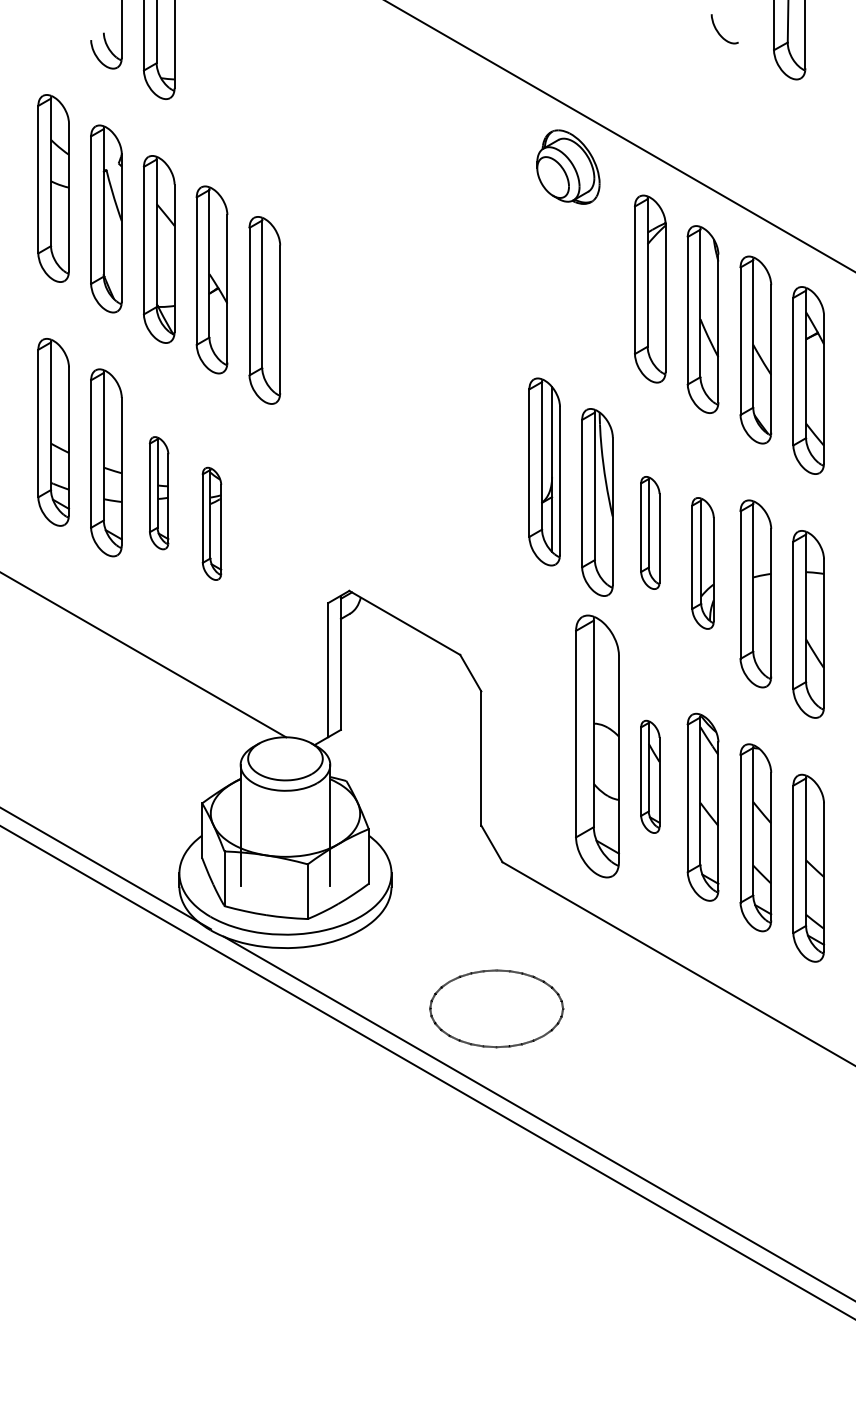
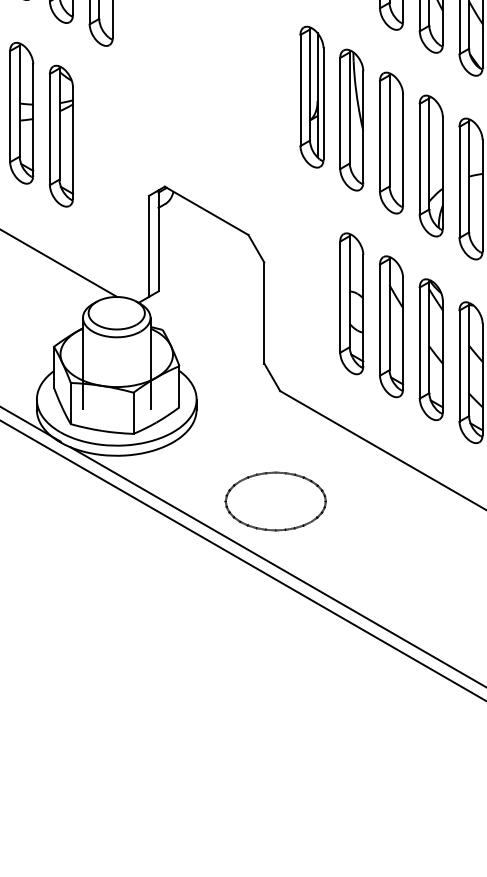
part: (158, 492) -> (21, 112), size x1.67
part: (211, 523) -> (61, 135), size x1.67
part: (650, 532) -> (391, 142), size x1.67
part: (702, 563) -> (430, 166), size x1.43
part: (597, 745) -> (351, 303), size x0.71
part: (650, 776) -> (391, 326), size x1.67

